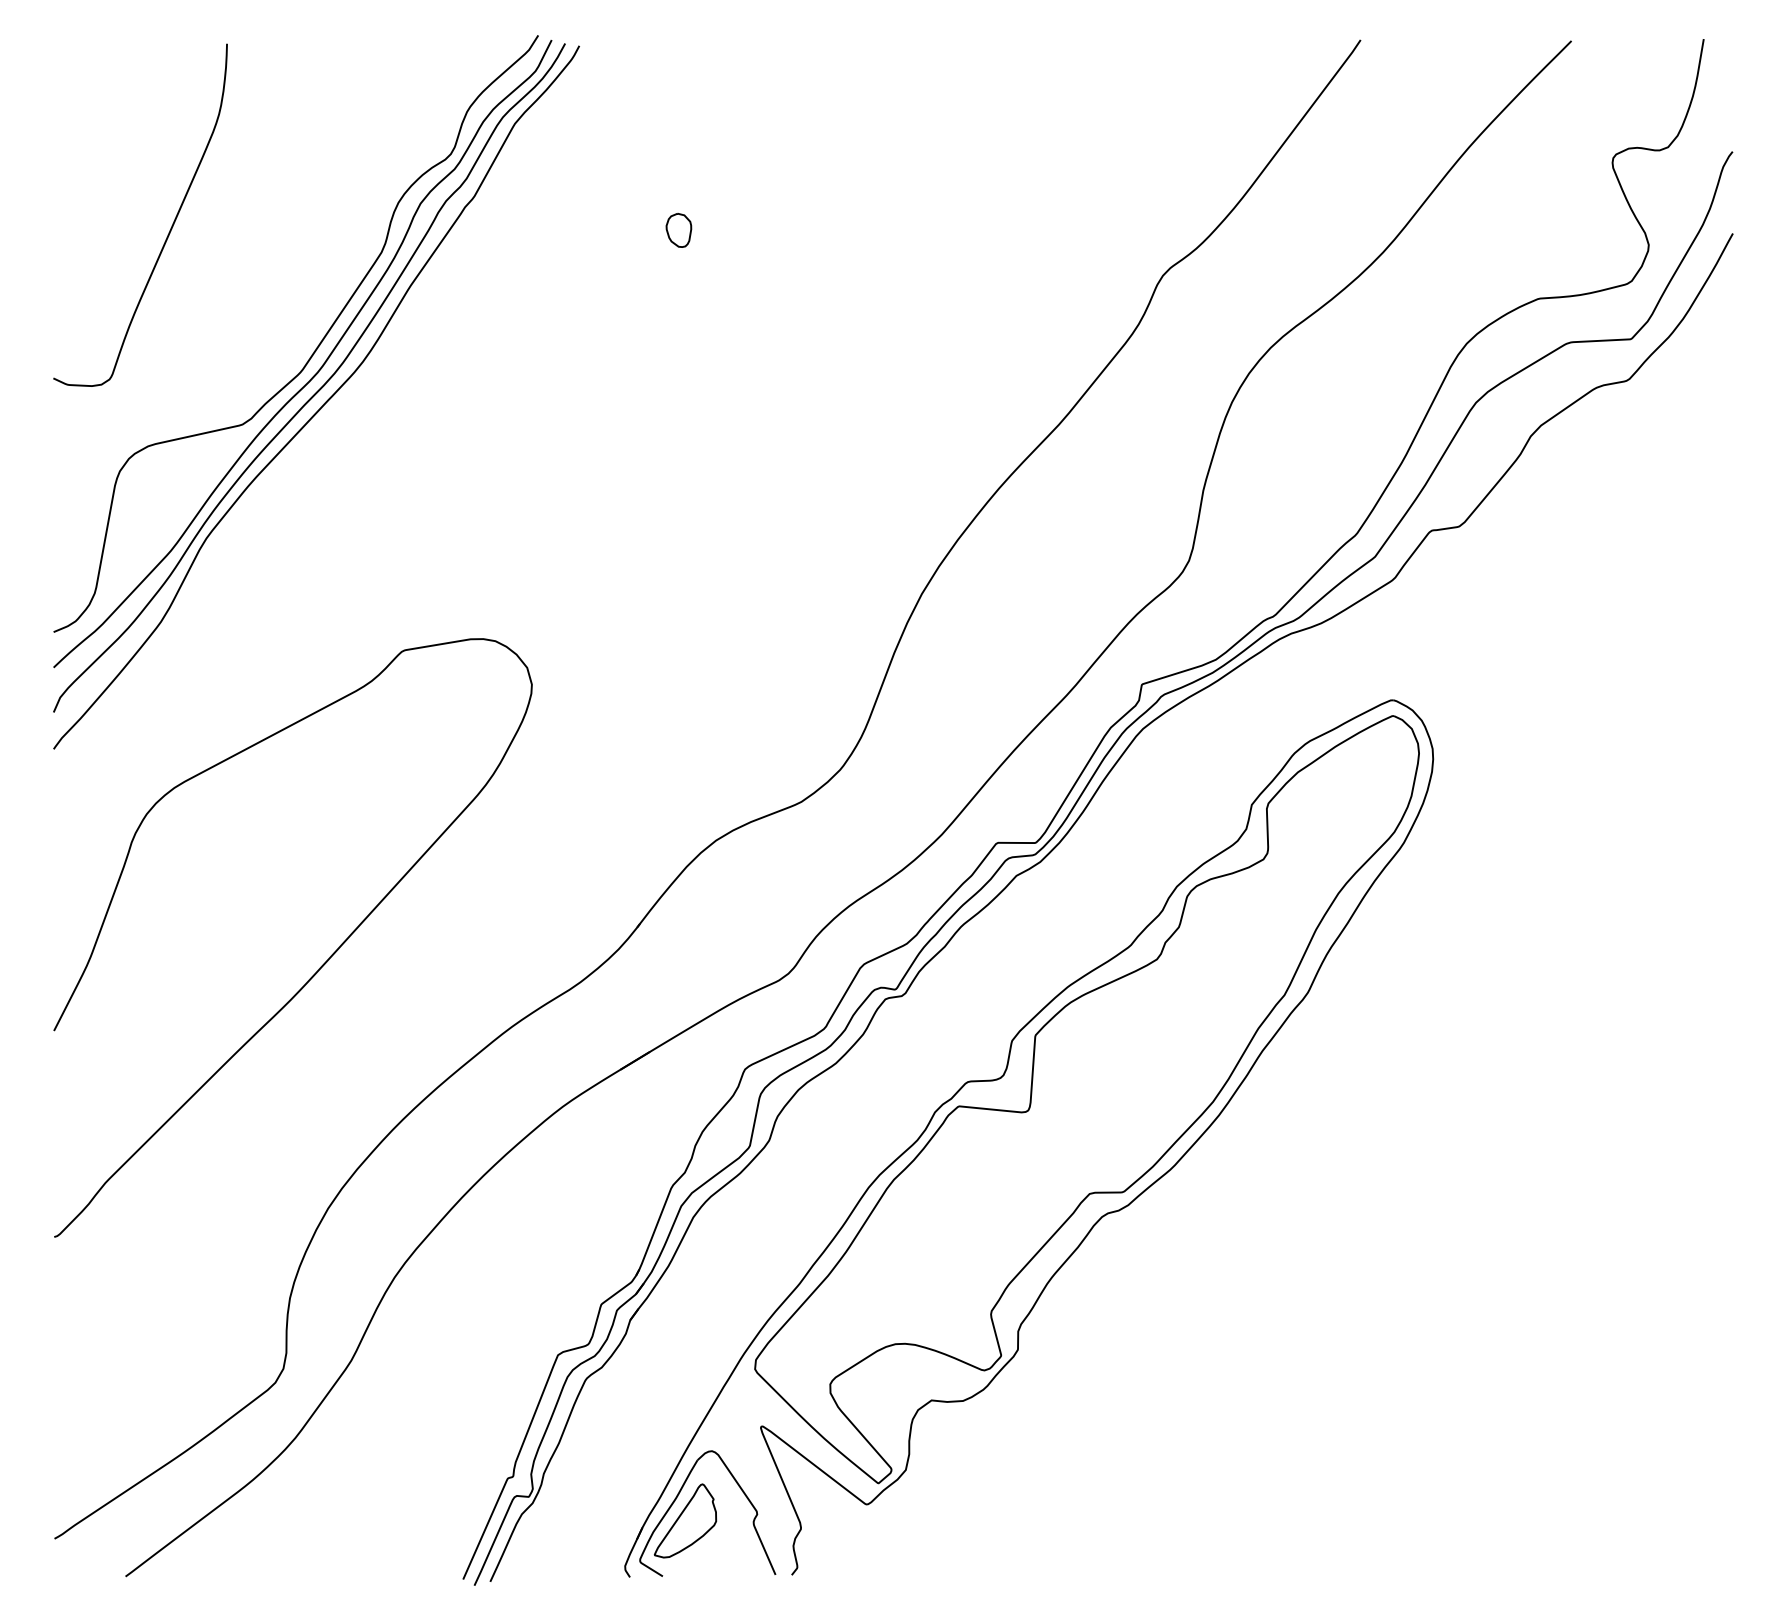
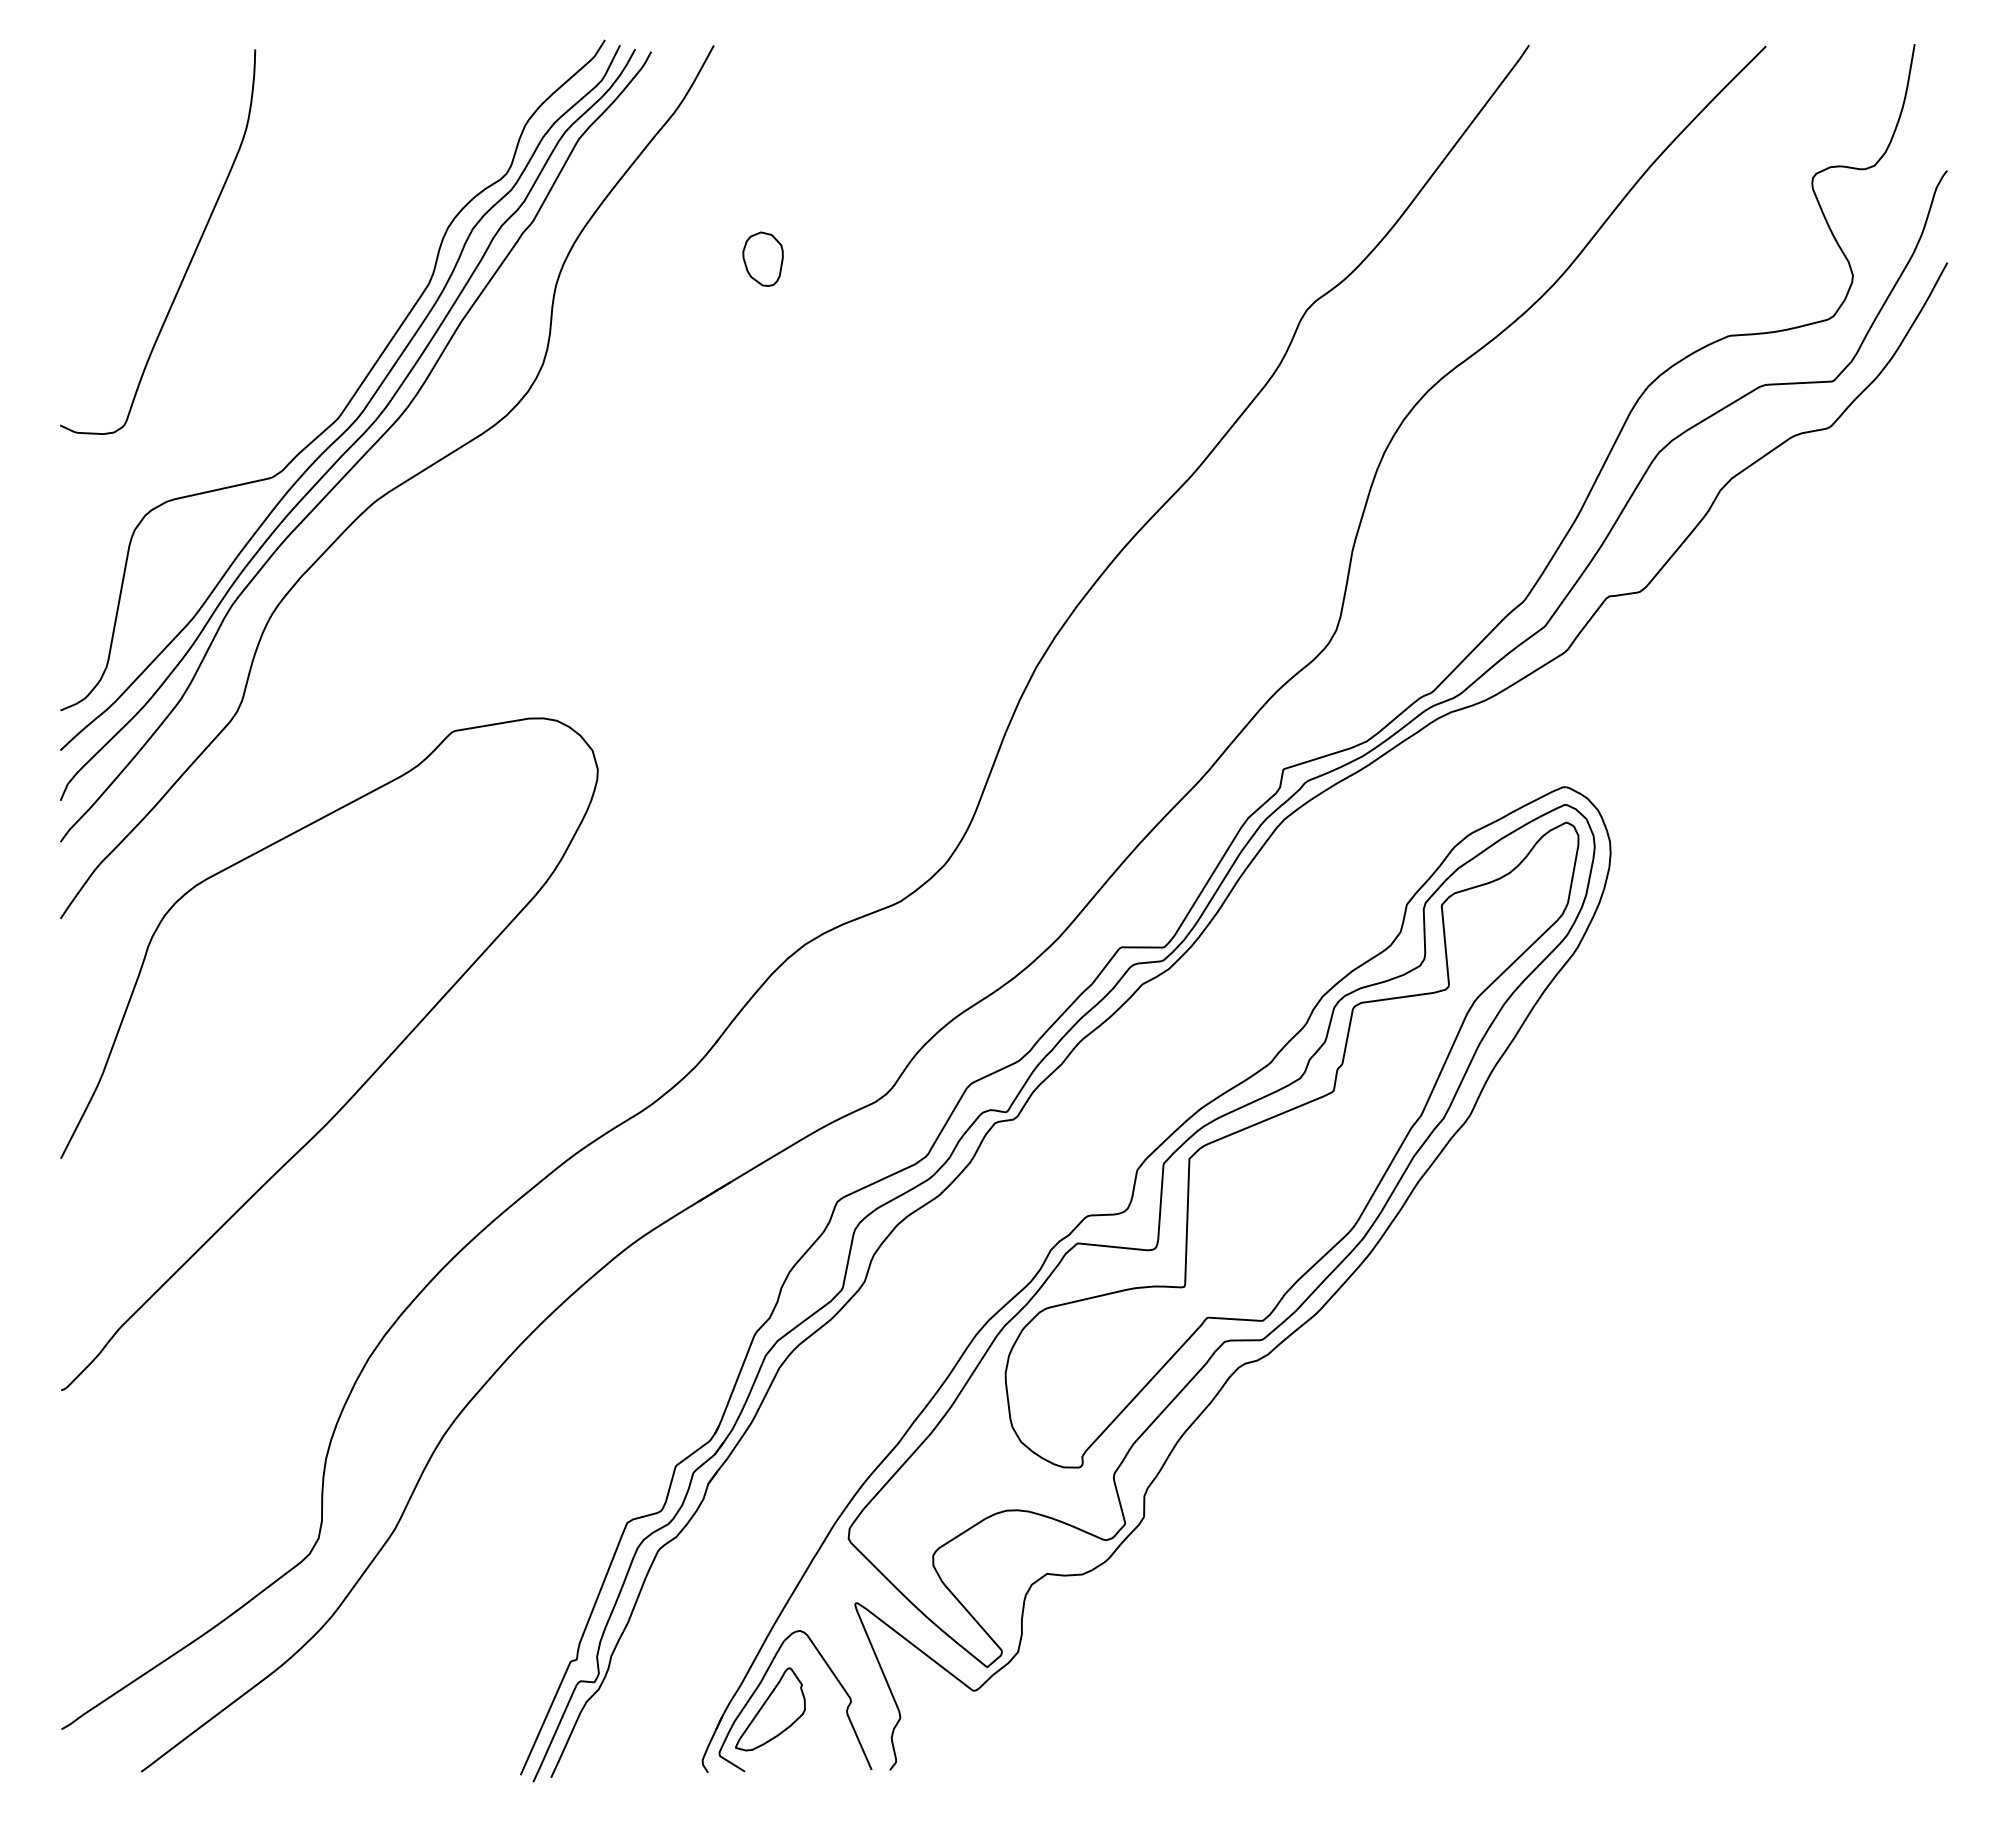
part: (678, 229) -> (762, 258), size x1.43
curve: (349, 434) -> (392, 488), added
part: (1149, 1018) -> (1291, 1144), added

